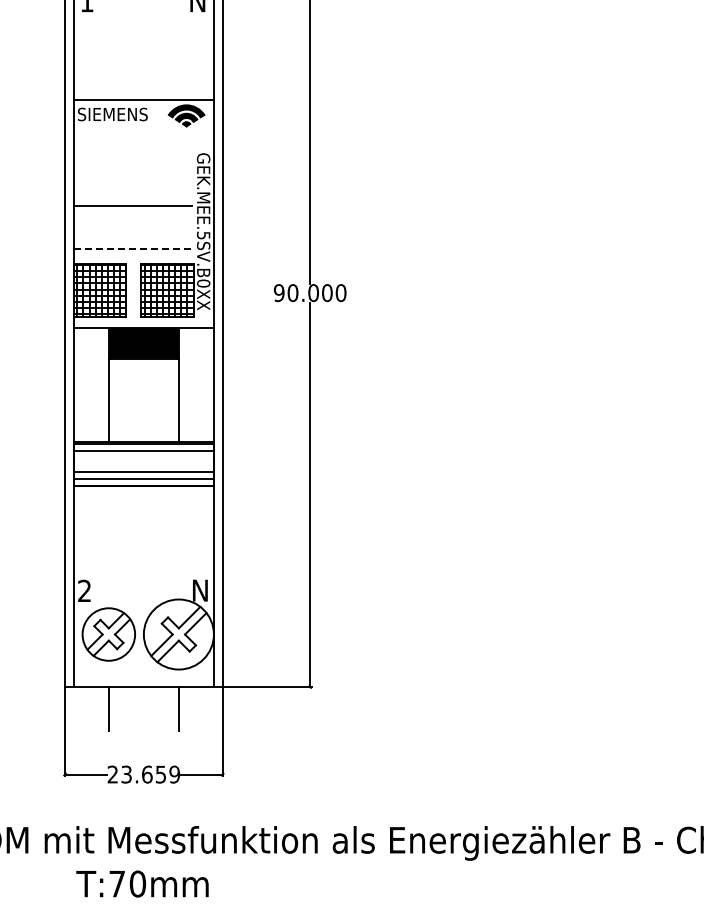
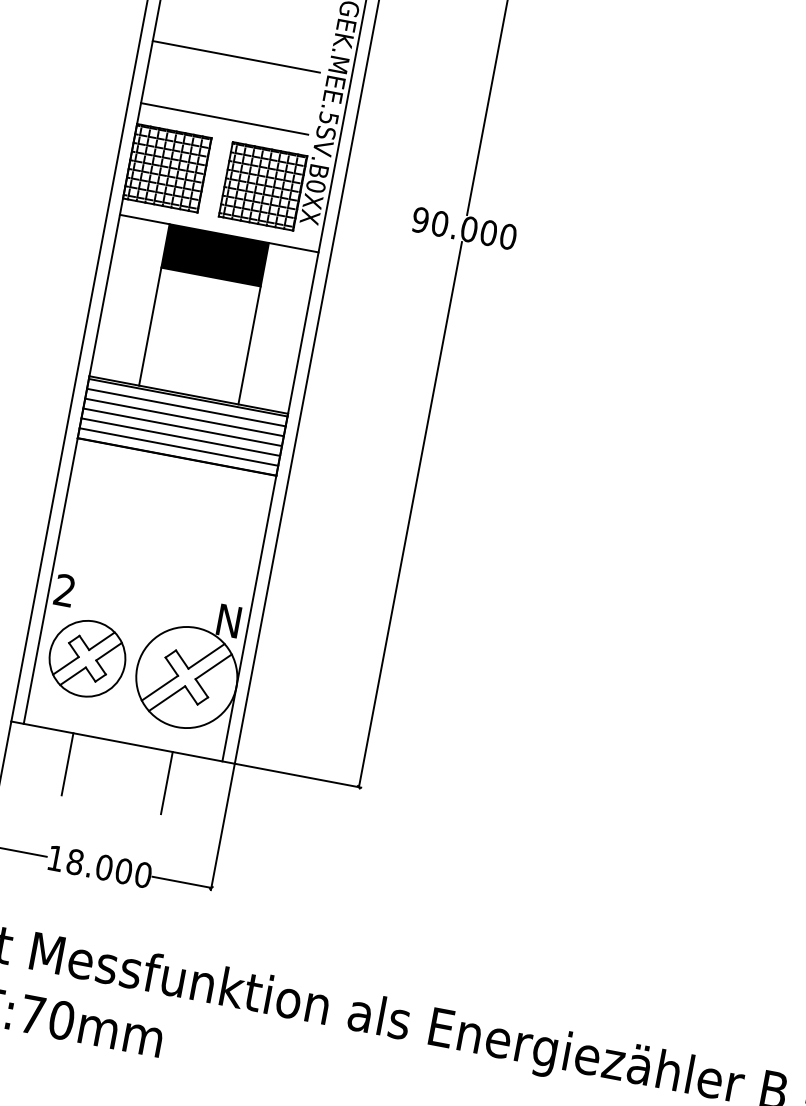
line: (132, 249) -> (224, 119), dashed -> solid
line: (143, 457) -> (184, 417), added
line: (143, 464) -> (182, 426), added
text: (143, 774) -> (99, 866), 23.659 -> 18.000

